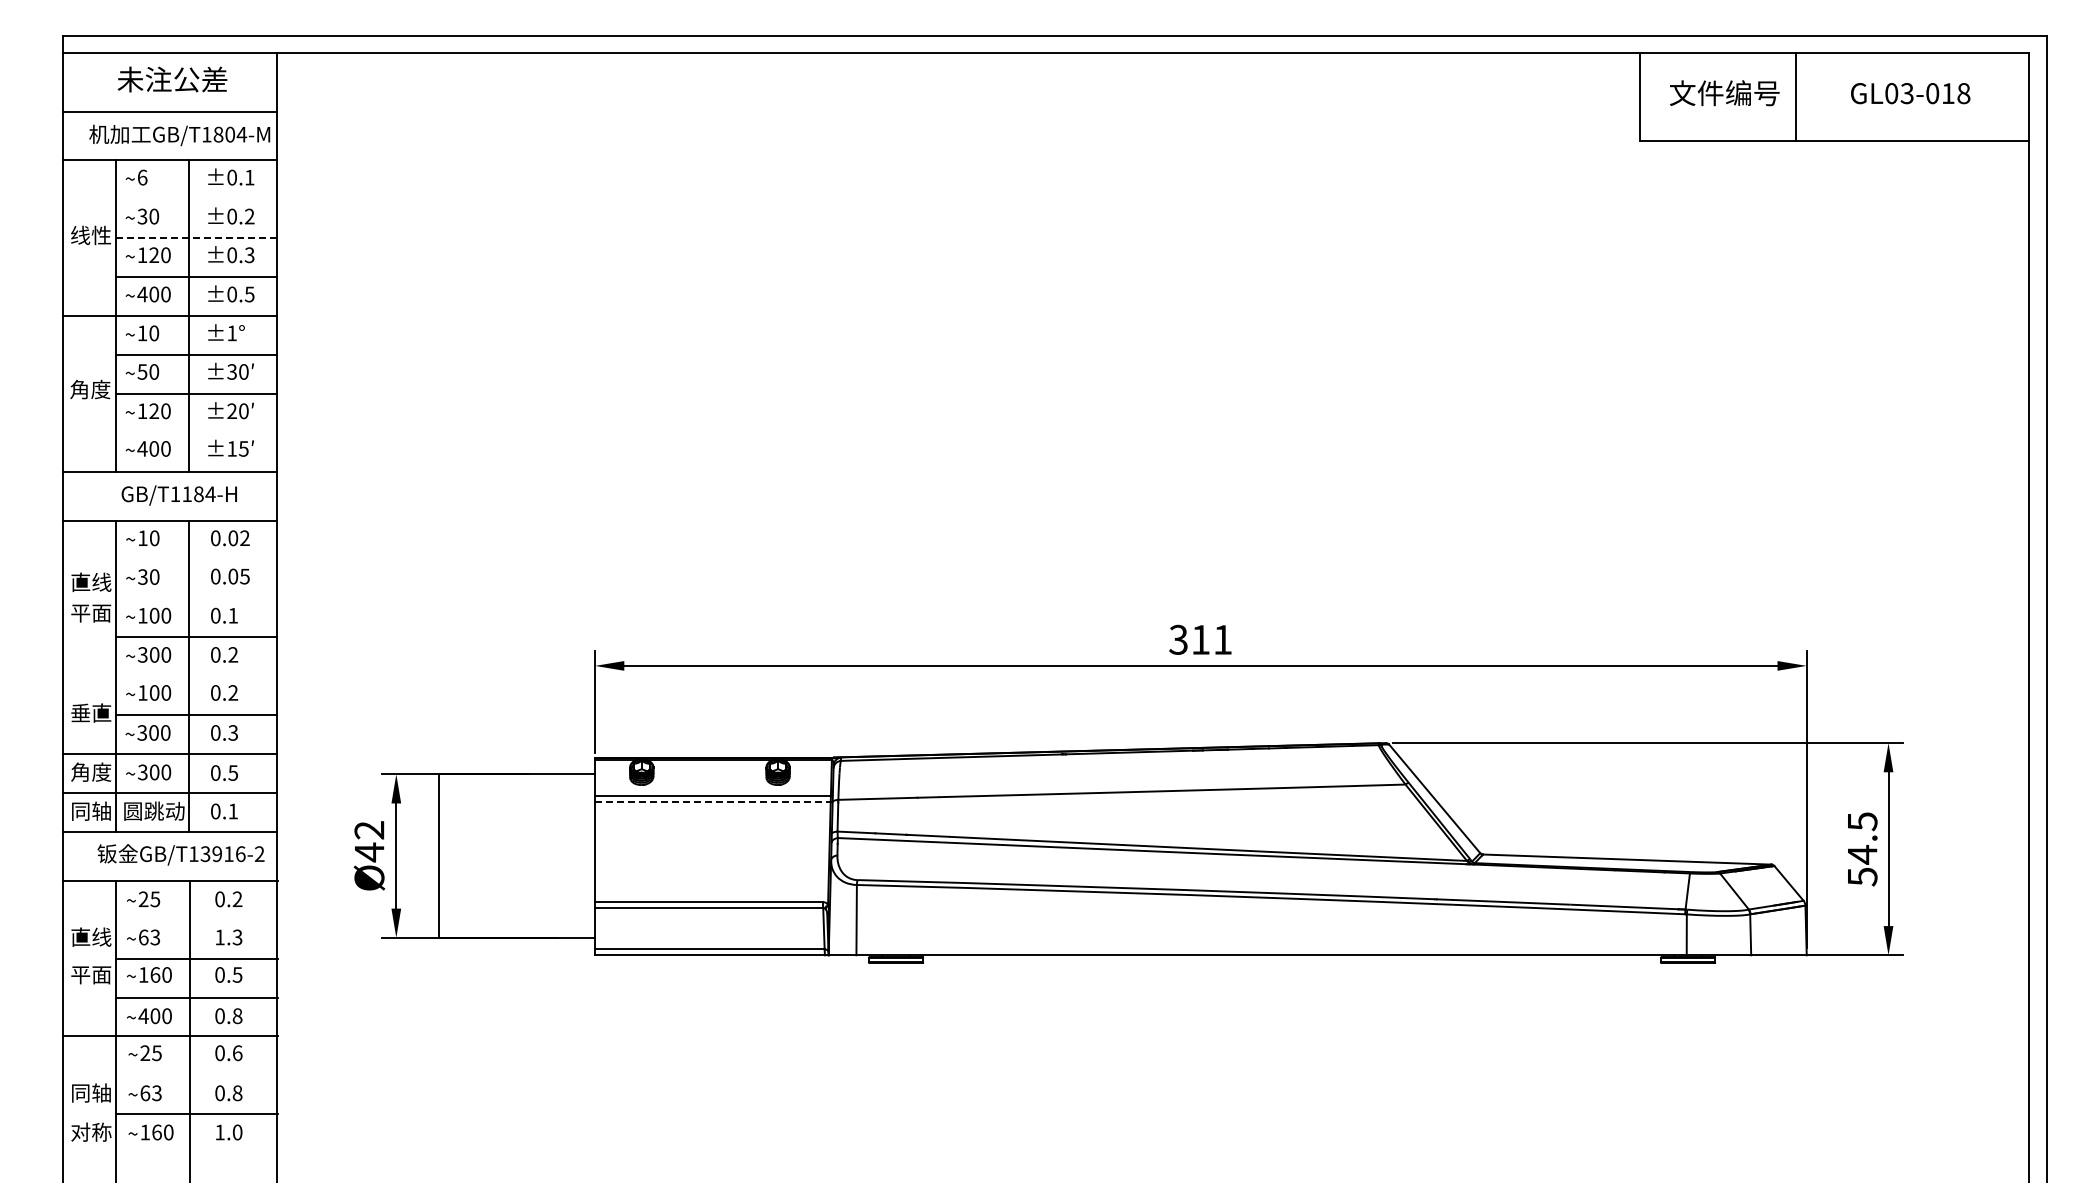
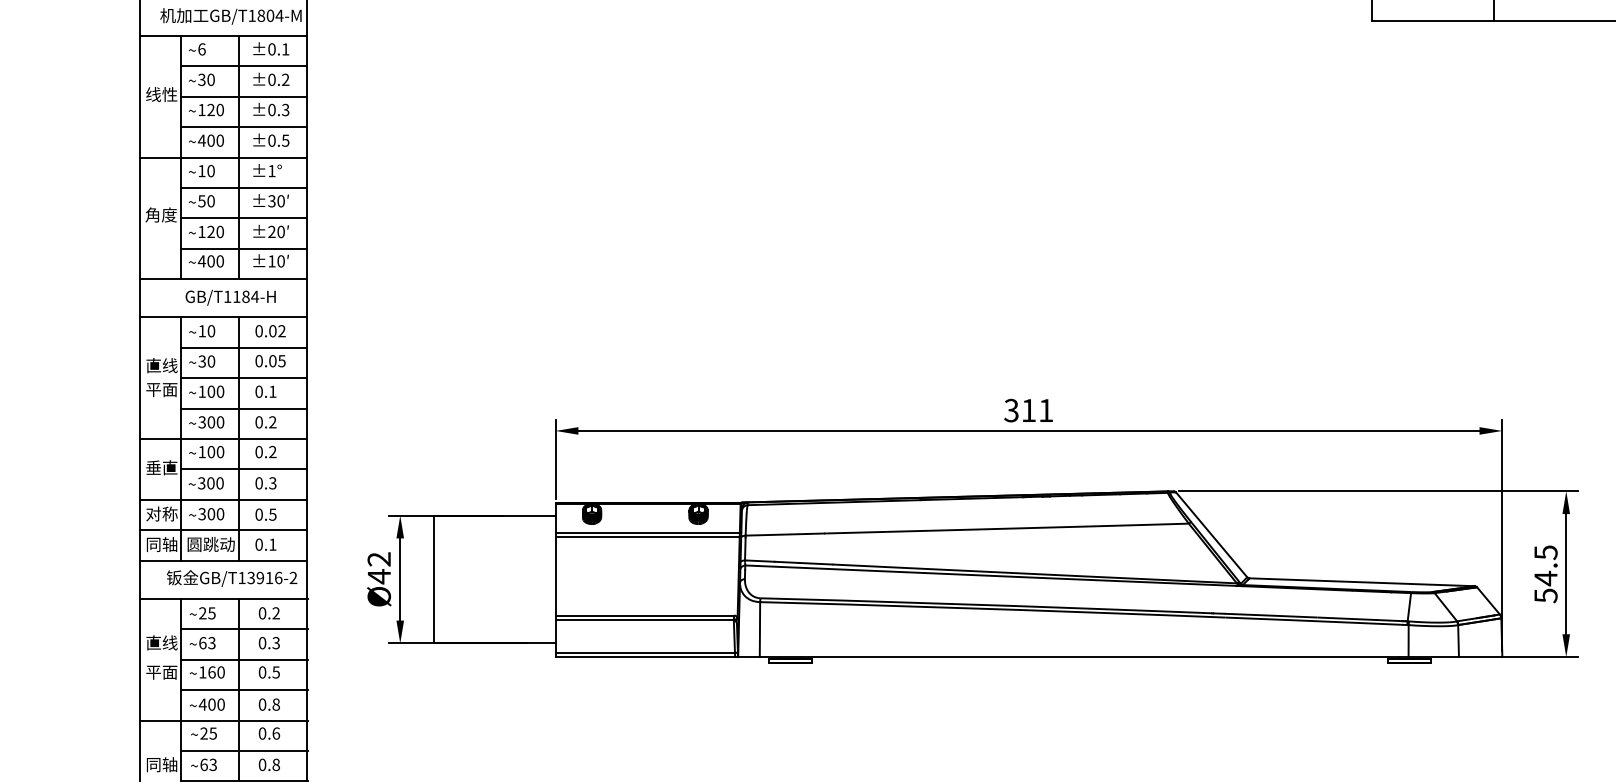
line: (196, 199) -> (244, 66), added
line: (197, 238) -> (244, 96), dashed -> solid
line: (196, 432) -> (244, 248), added
text: (243, 448) -> (280, 261), ±15 -> ±10
line: (196, 559) -> (244, 347), added
line: (196, 598) -> (244, 378), added
line: (169, 676) -> (223, 439), added
text: (91, 771) -> (162, 513), 角度 -> 对称
line: (712, 801) -> (647, 536), dashed -> solid
line: (196, 919) -> (244, 629), added
text: (219, 937) -> (262, 643), 1.3 -> 0.3
line: (196, 1075) -> (244, 751), added

